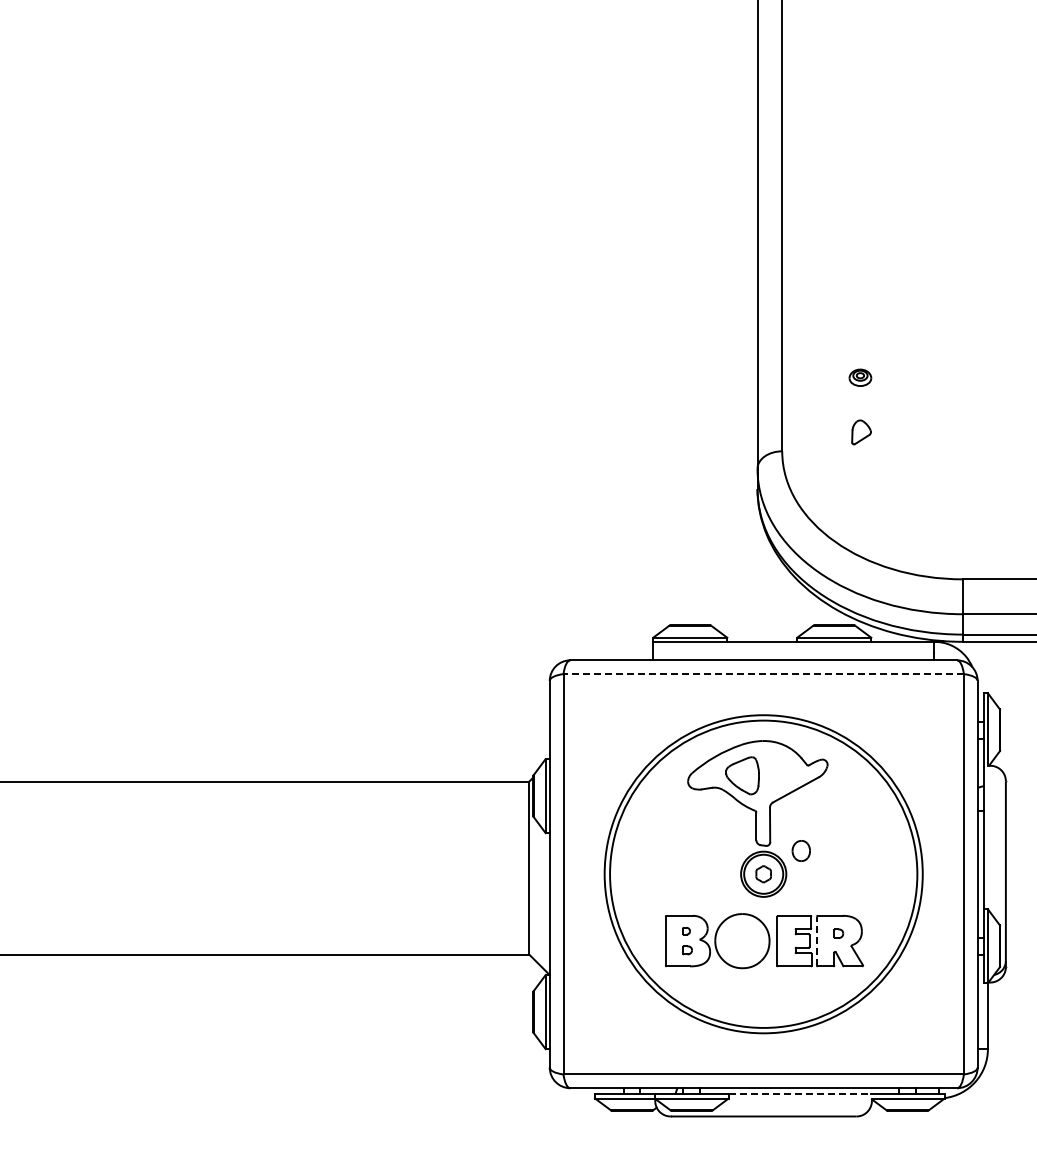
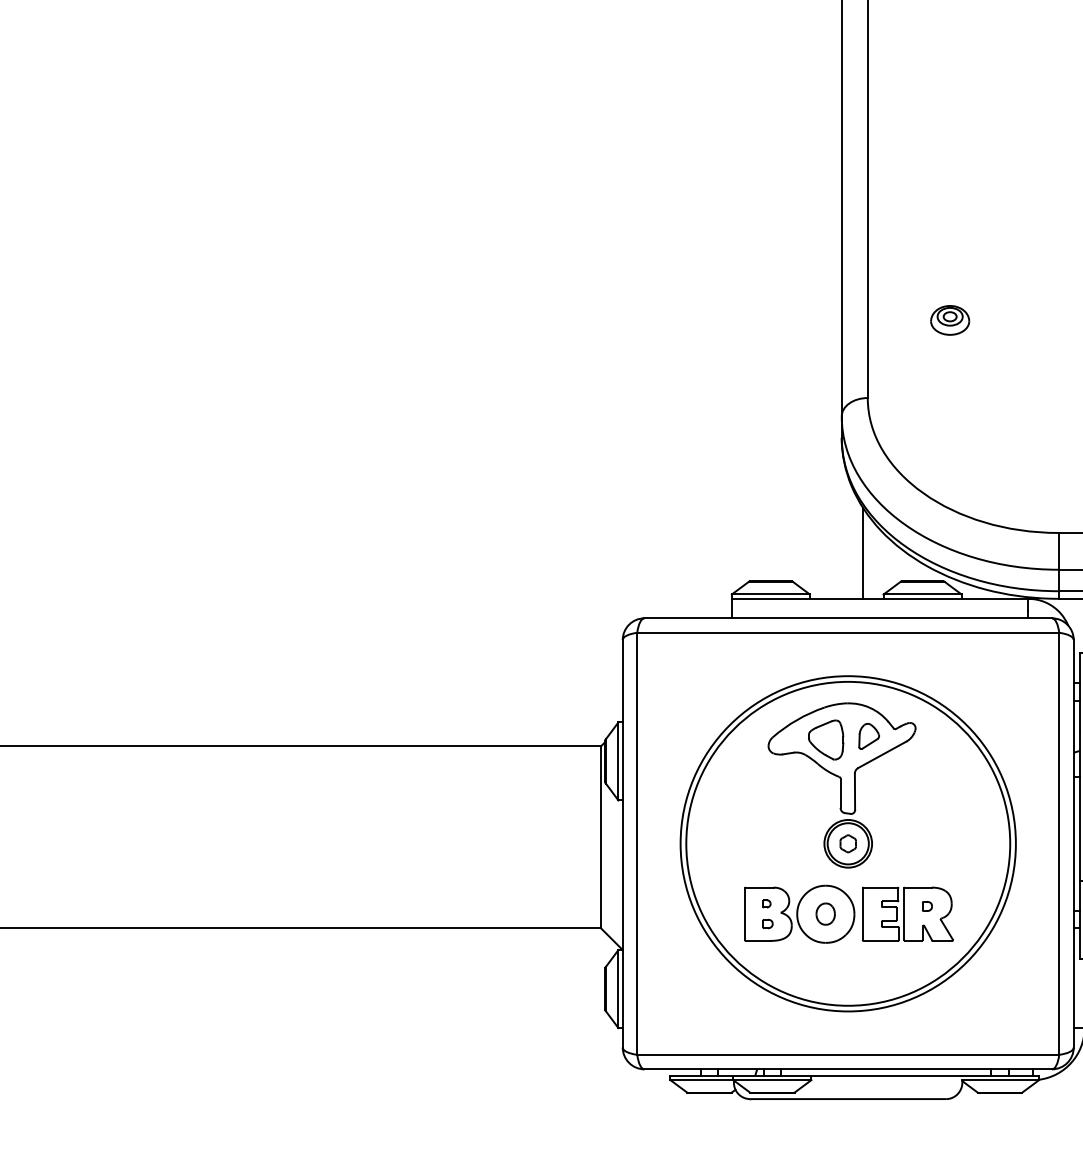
part: (860, 377) -> (950, 320), size x1.67
part: (861, 432) -> (869, 736), moved
line: (778, 598) -> (863, 553), added
line: (763, 674) -> (848, 633), dashed -> solid
part: (800, 850) -> (824, 913), moved
line: (816, 940) -> (903, 913), dashed -> solid
line: (799, 1094) -> (885, 1075), dashed -> solid

